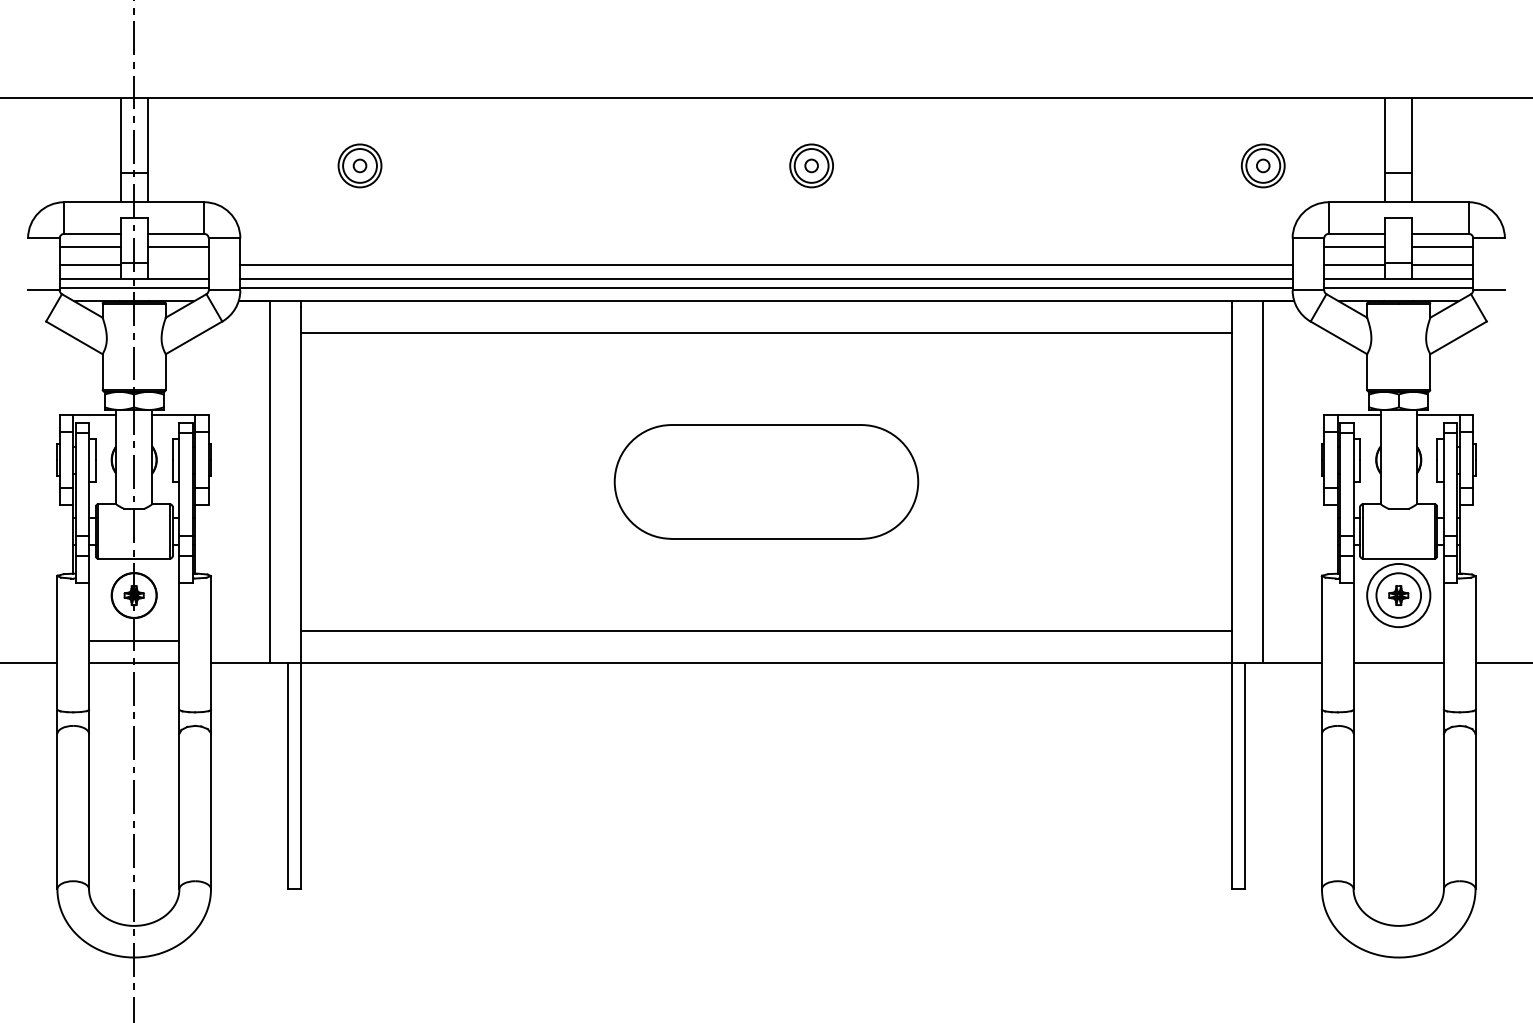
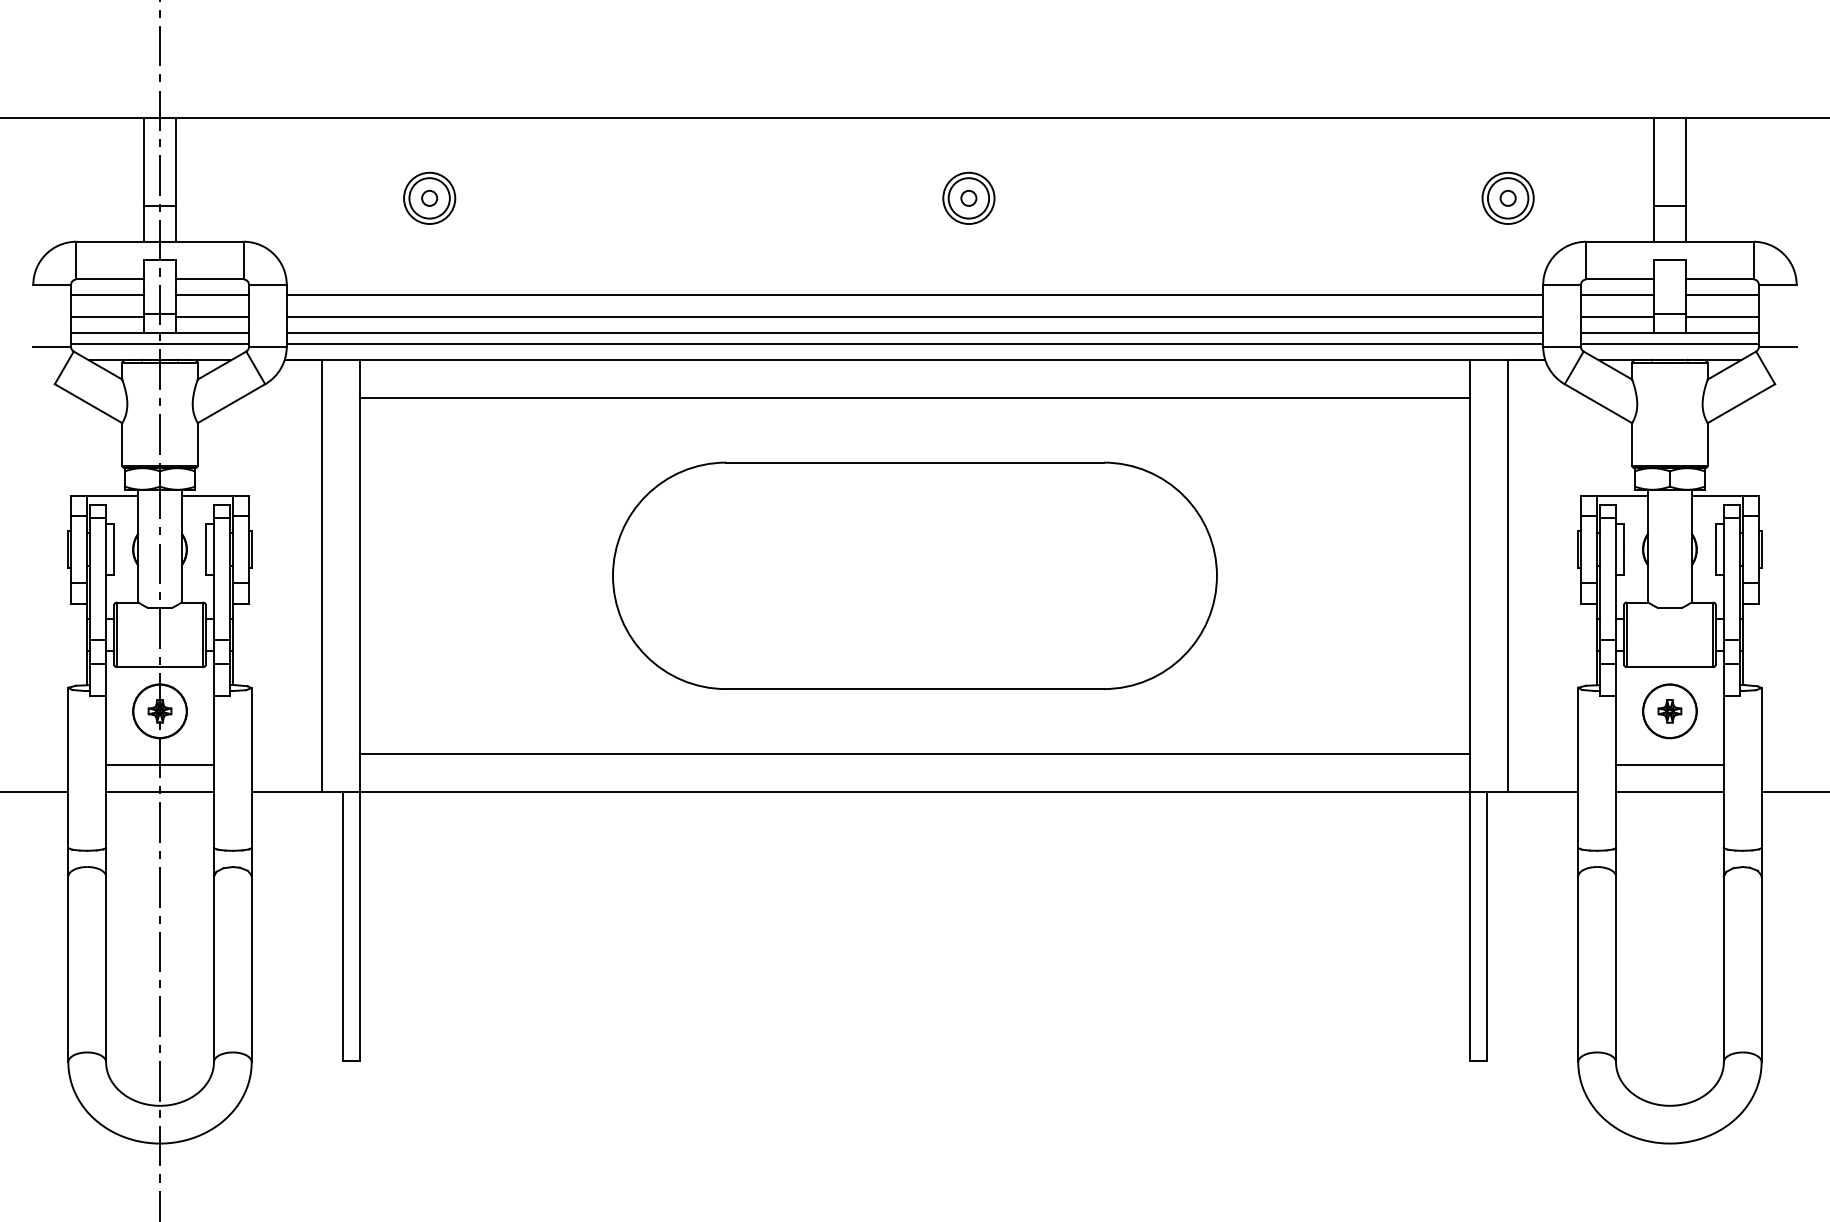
line: (766, 247) -> (914, 295), added
line: (178, 265) -> (212, 317), added
part: (766, 481) -> (914, 575), size x1.67
circle: (1398, 595) -> (1669, 711), size x0.71
line: (1398, 640) -> (1669, 765), added

